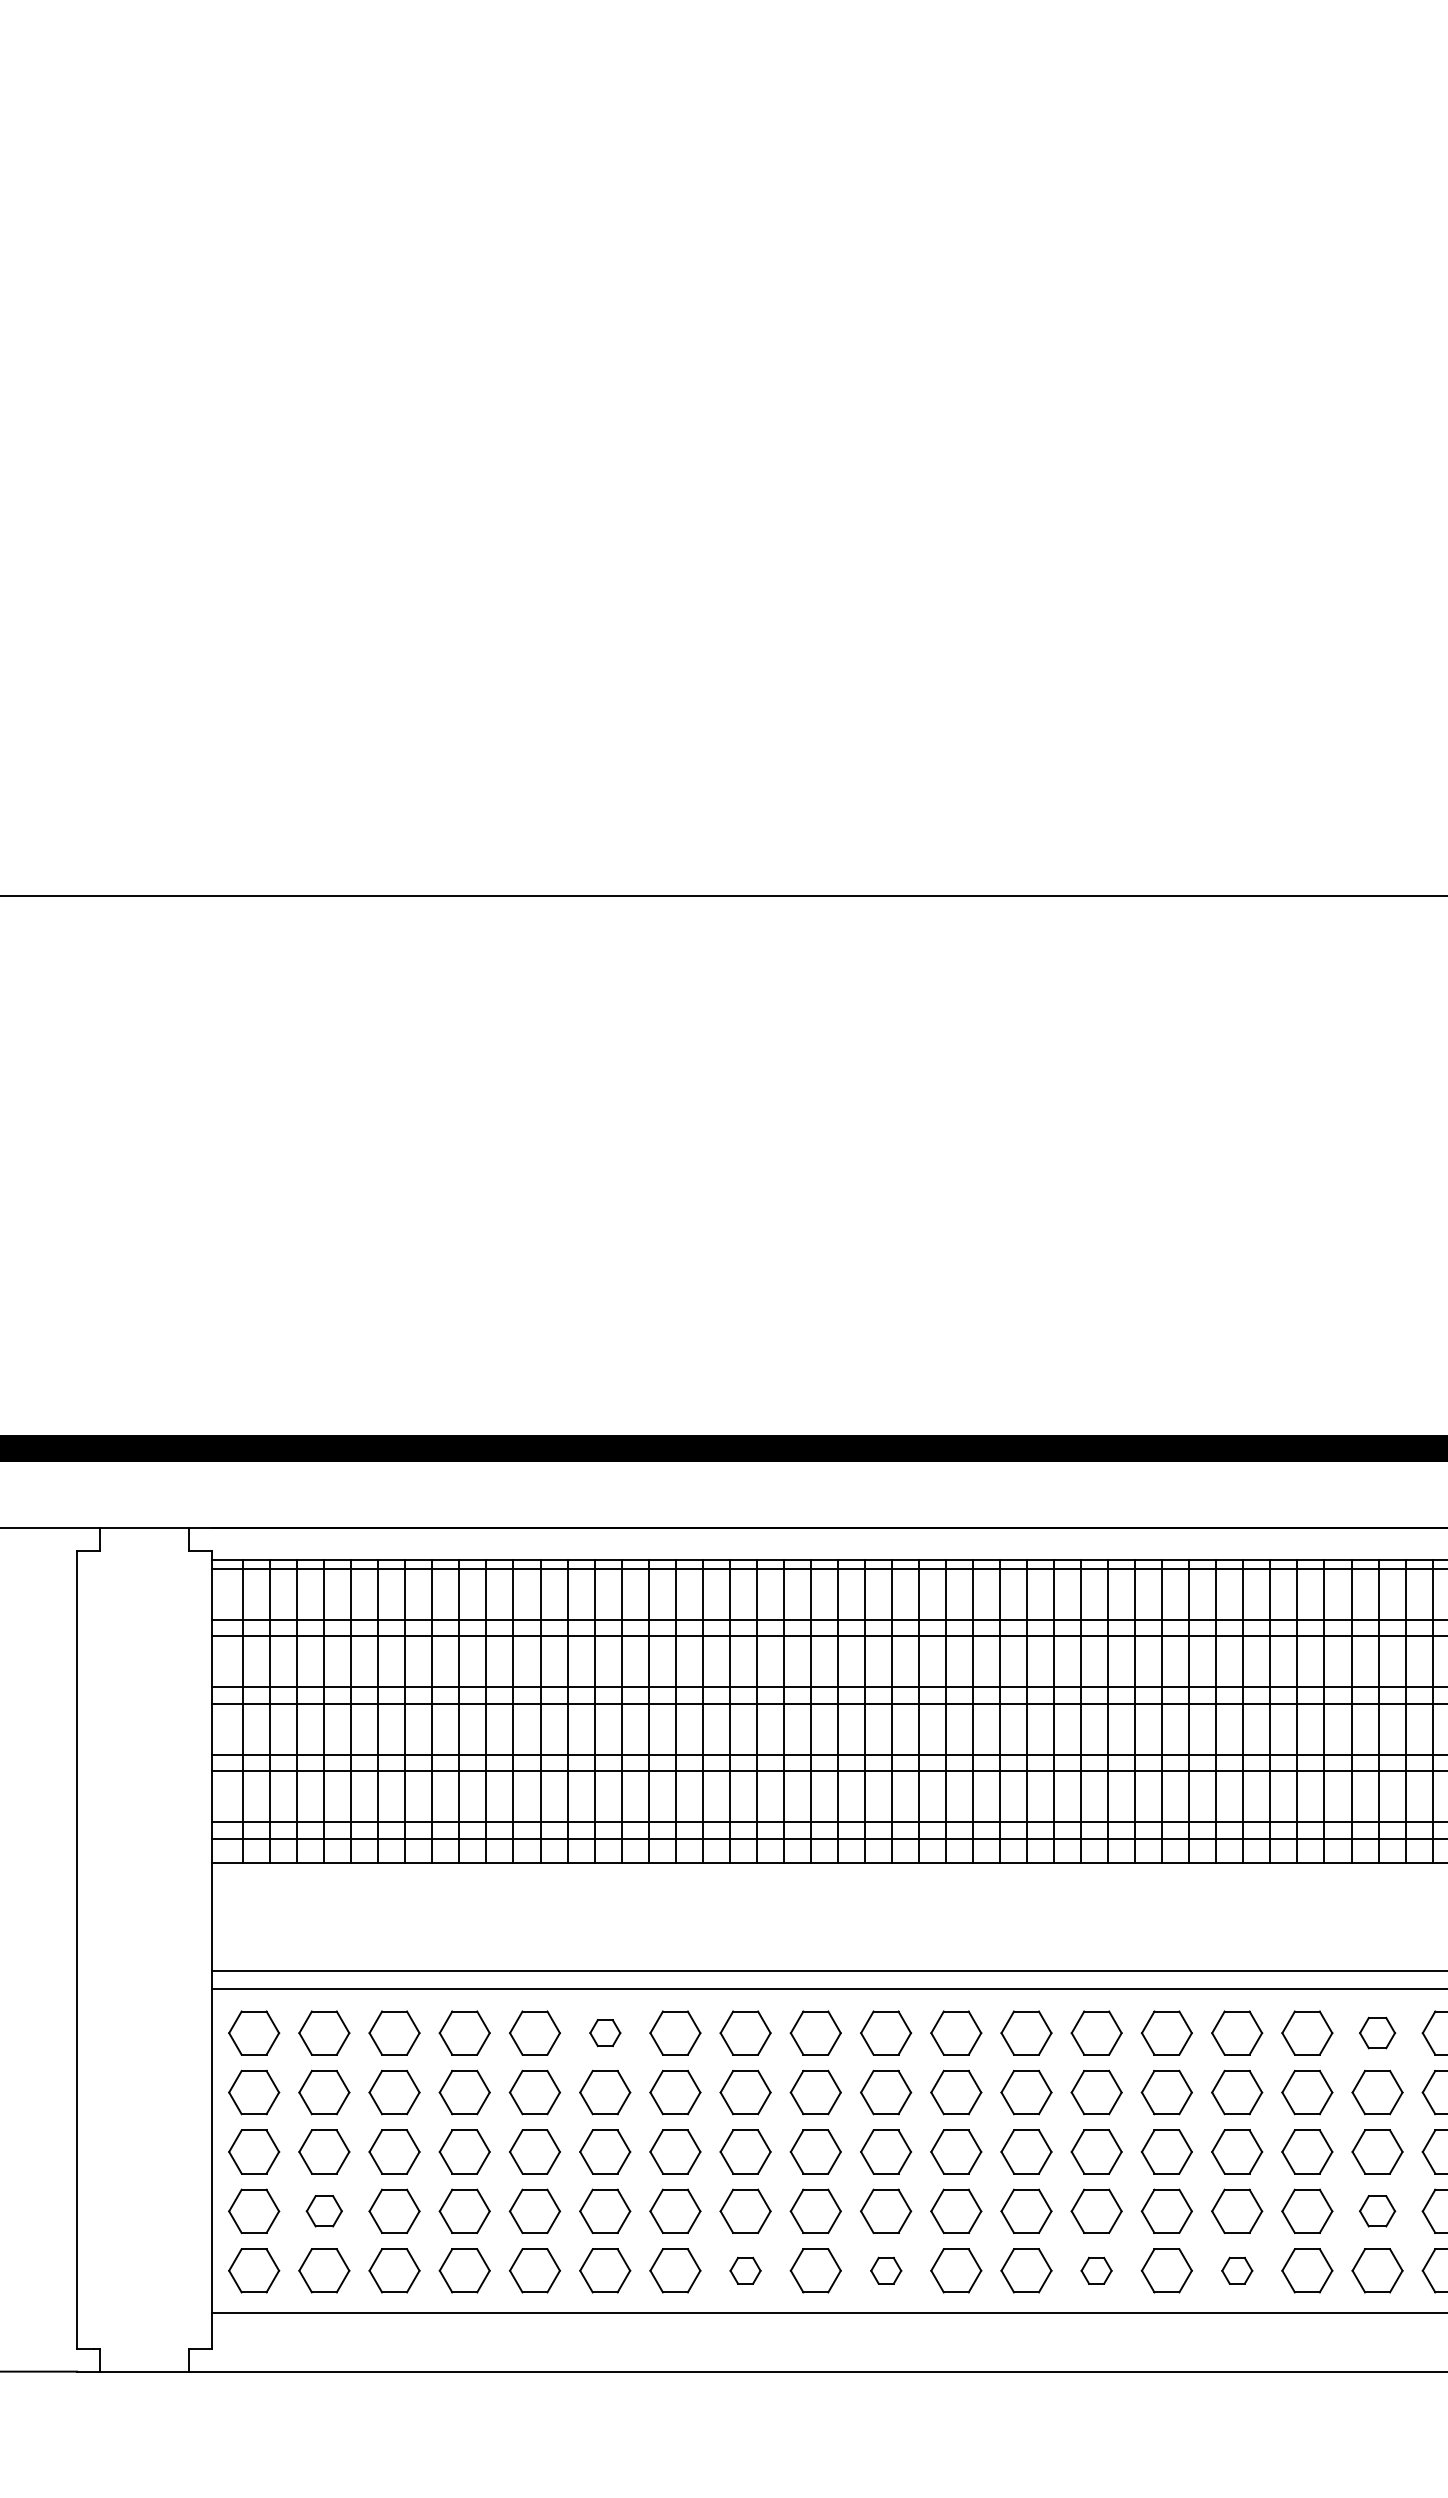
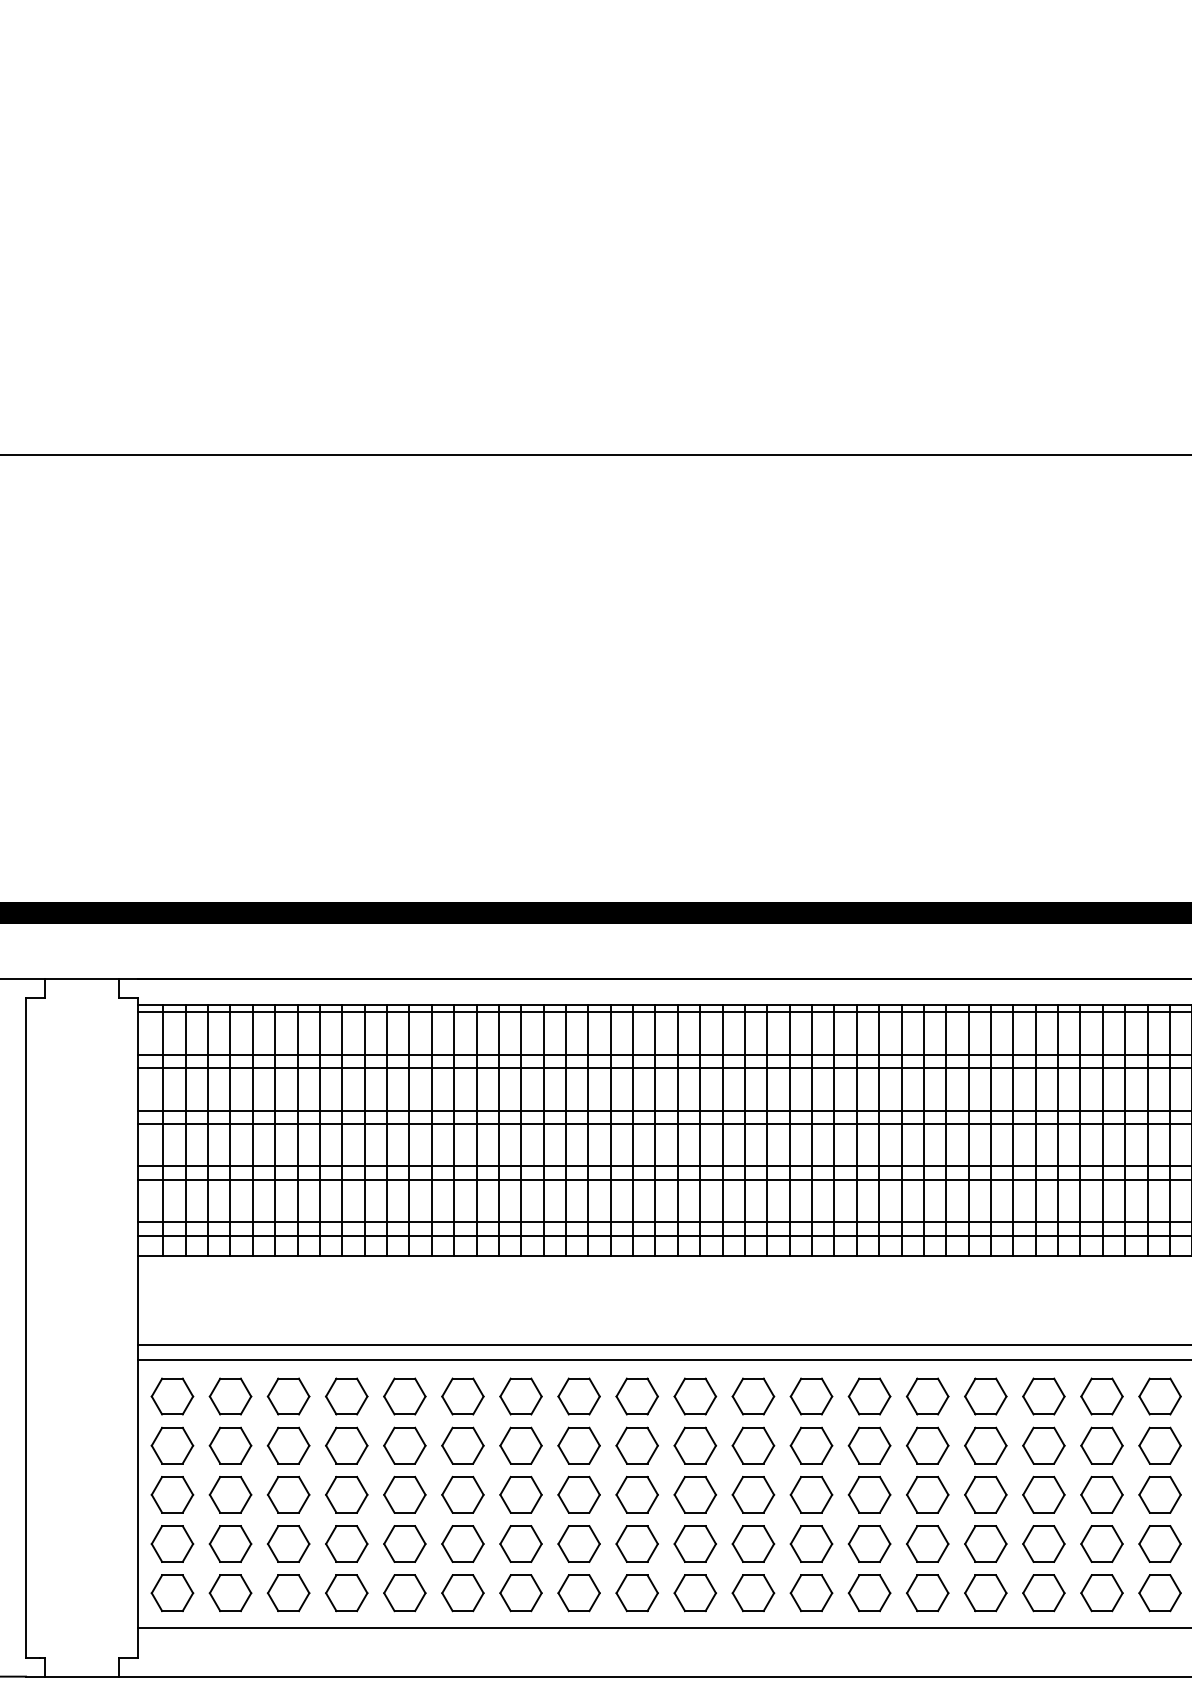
part: (605, 2032) -> (463, 1396), size x1.67
part: (1377, 2032) -> (1101, 1396), size x1.43
part: (324, 2210) -> (230, 1543), size x1.43
part: (1377, 2210) -> (1101, 1543), size x1.43
part: (745, 2270) -> (579, 1592), size x1.67
part: (886, 2270) -> (695, 1592), size x1.67
part: (1096, 2270) -> (869, 1592), size x1.67
part: (1237, 2270) -> (986, 1592), size x1.67

